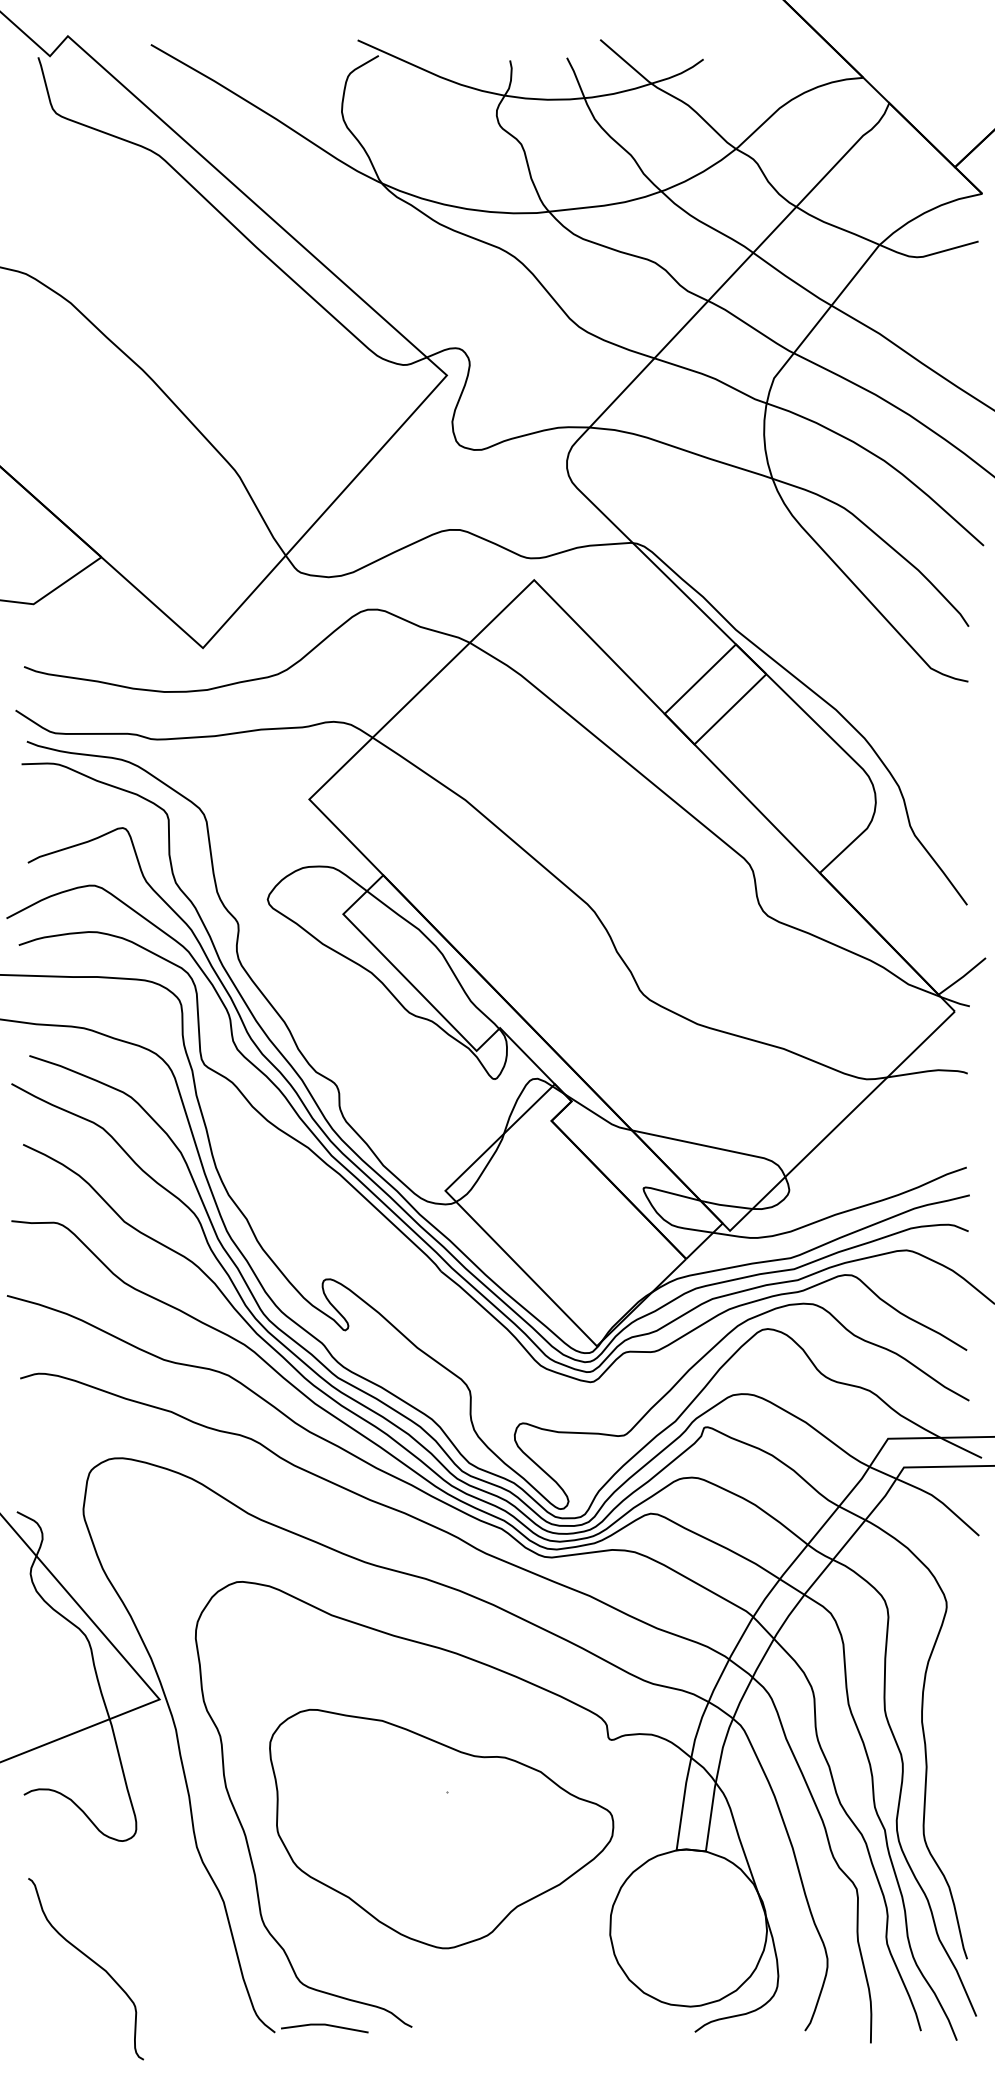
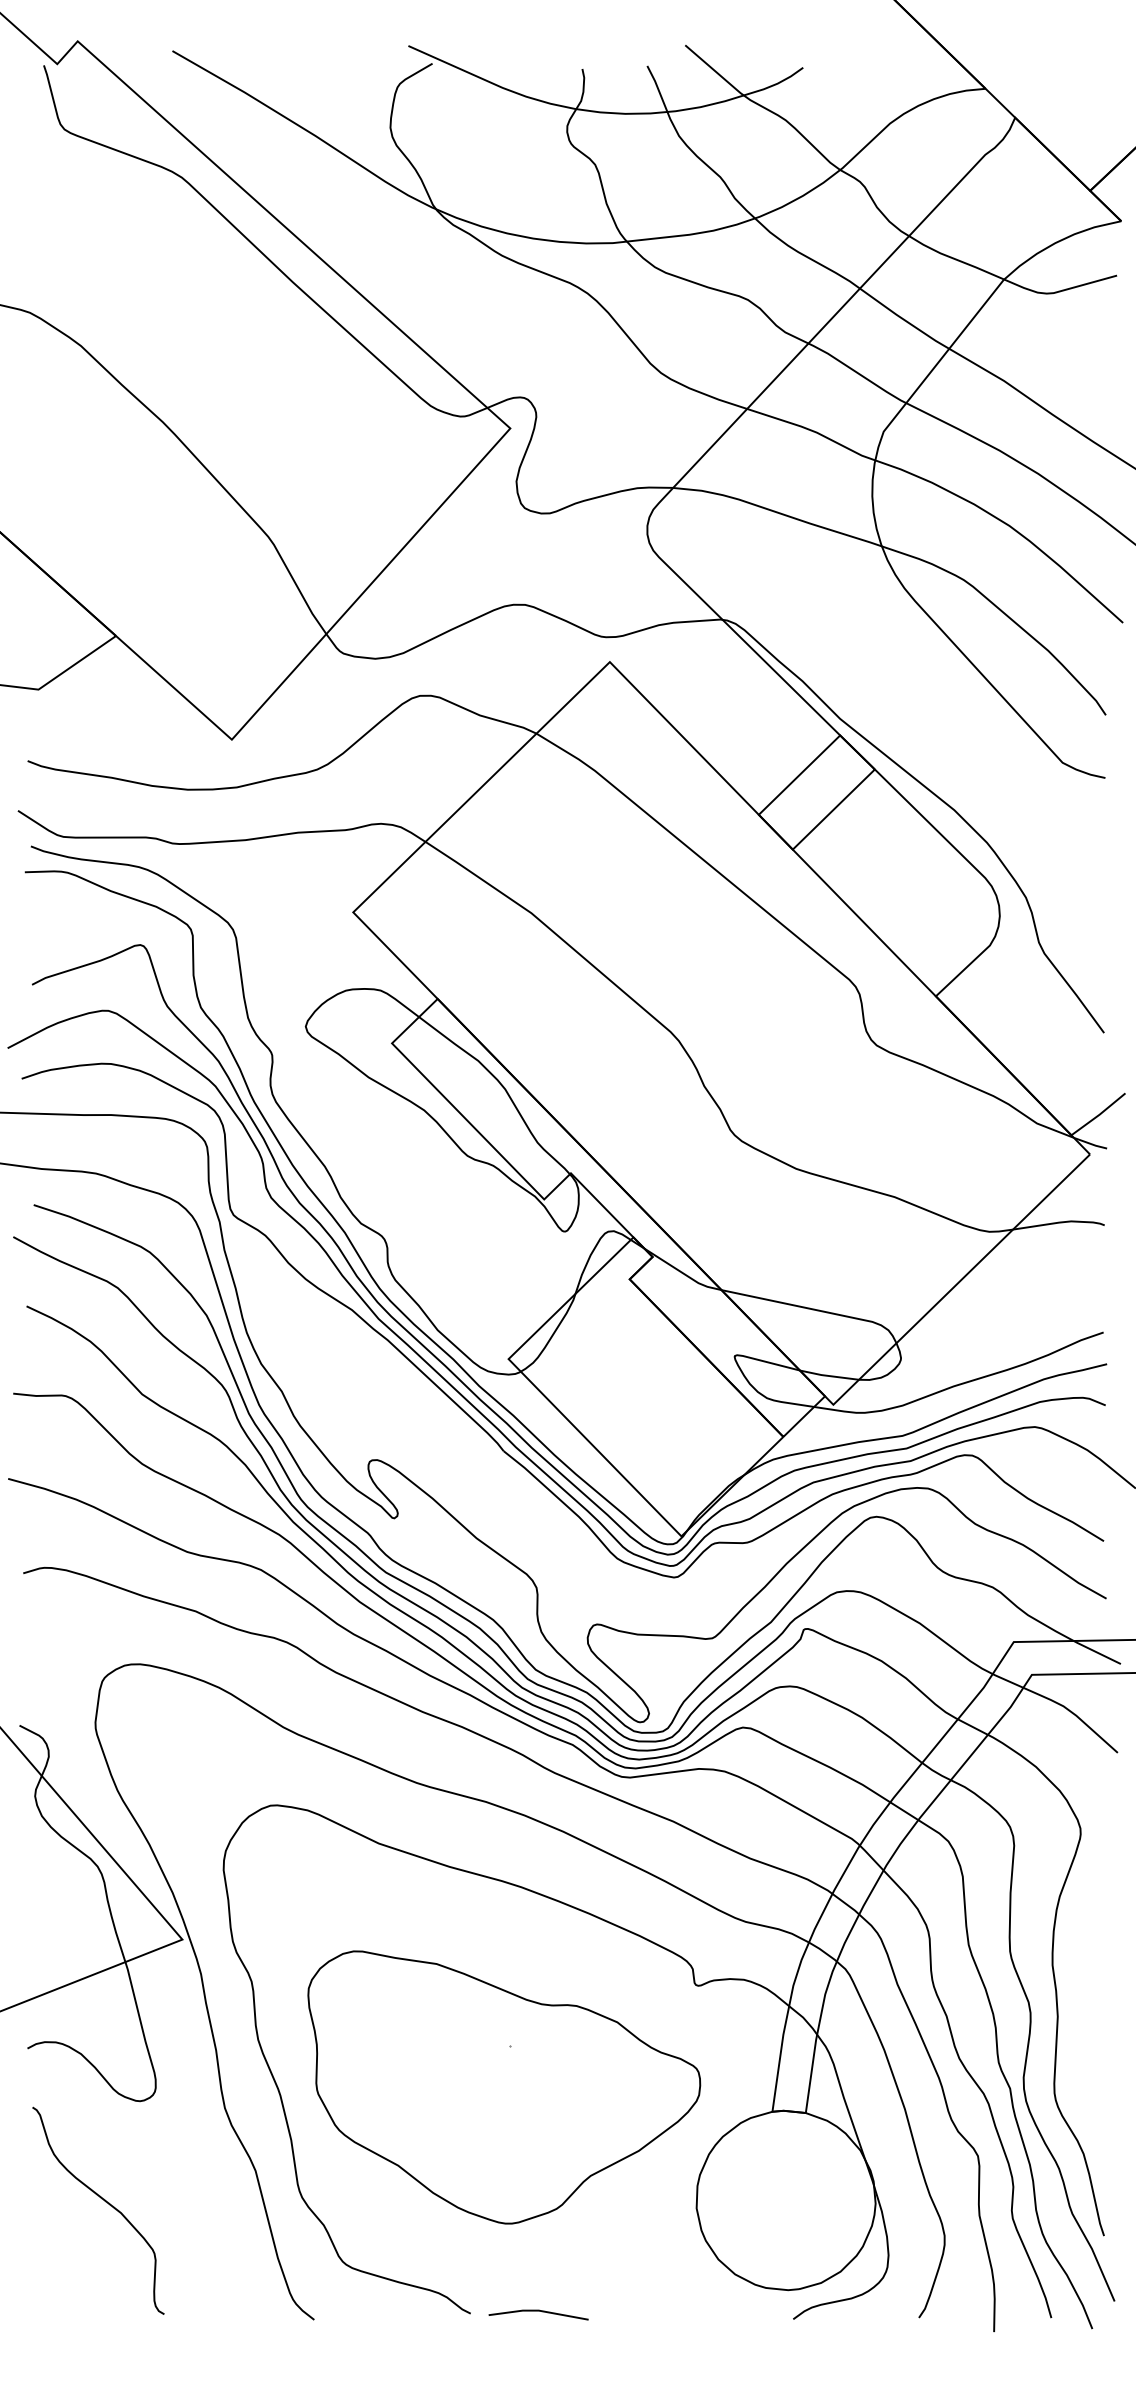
curve: (91, 1961) -> (104, 2202), moved
line: (324, 2025) -> (538, 2311), moved

